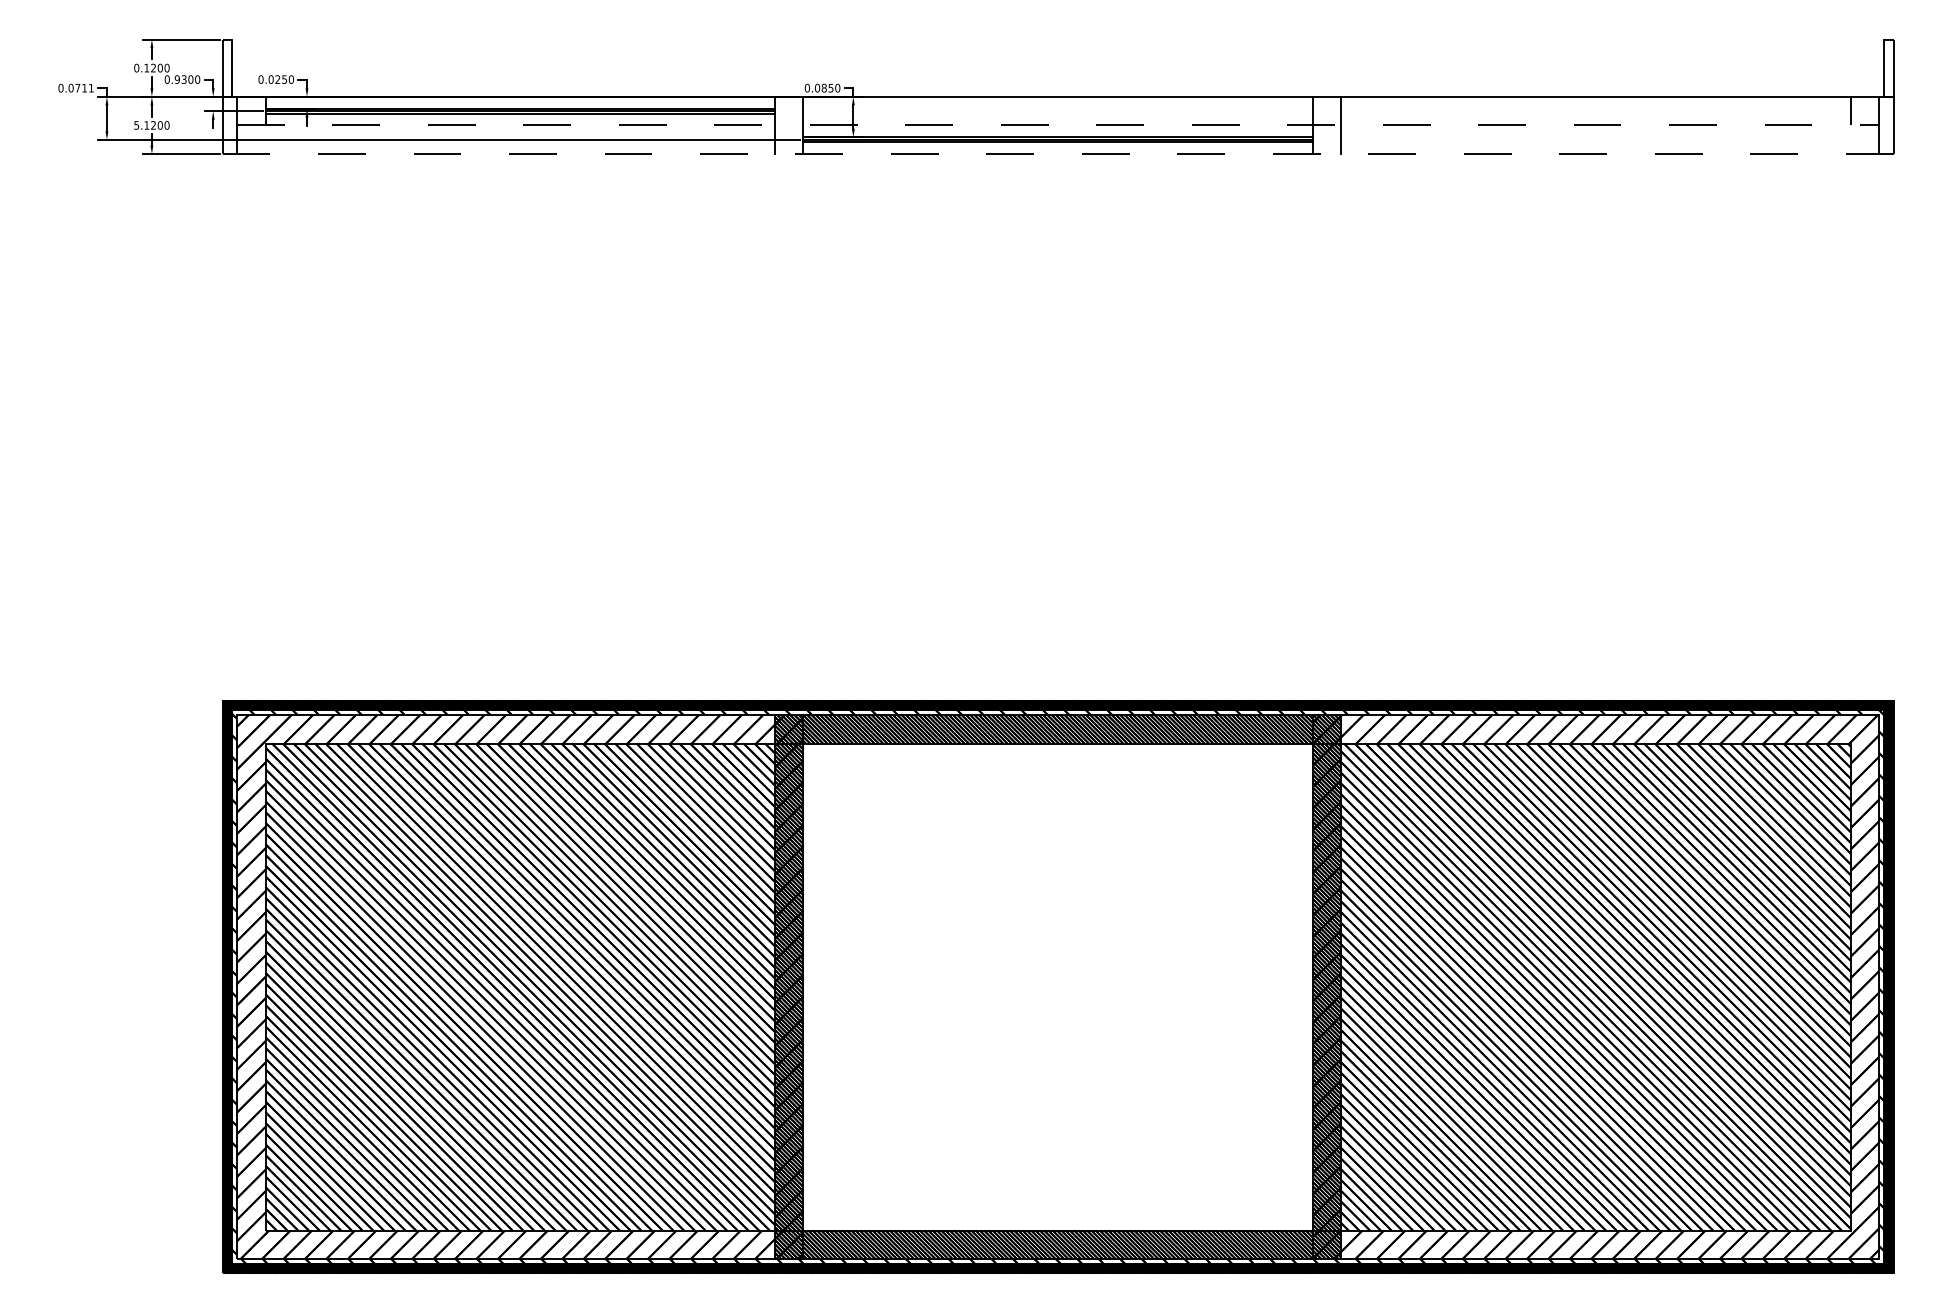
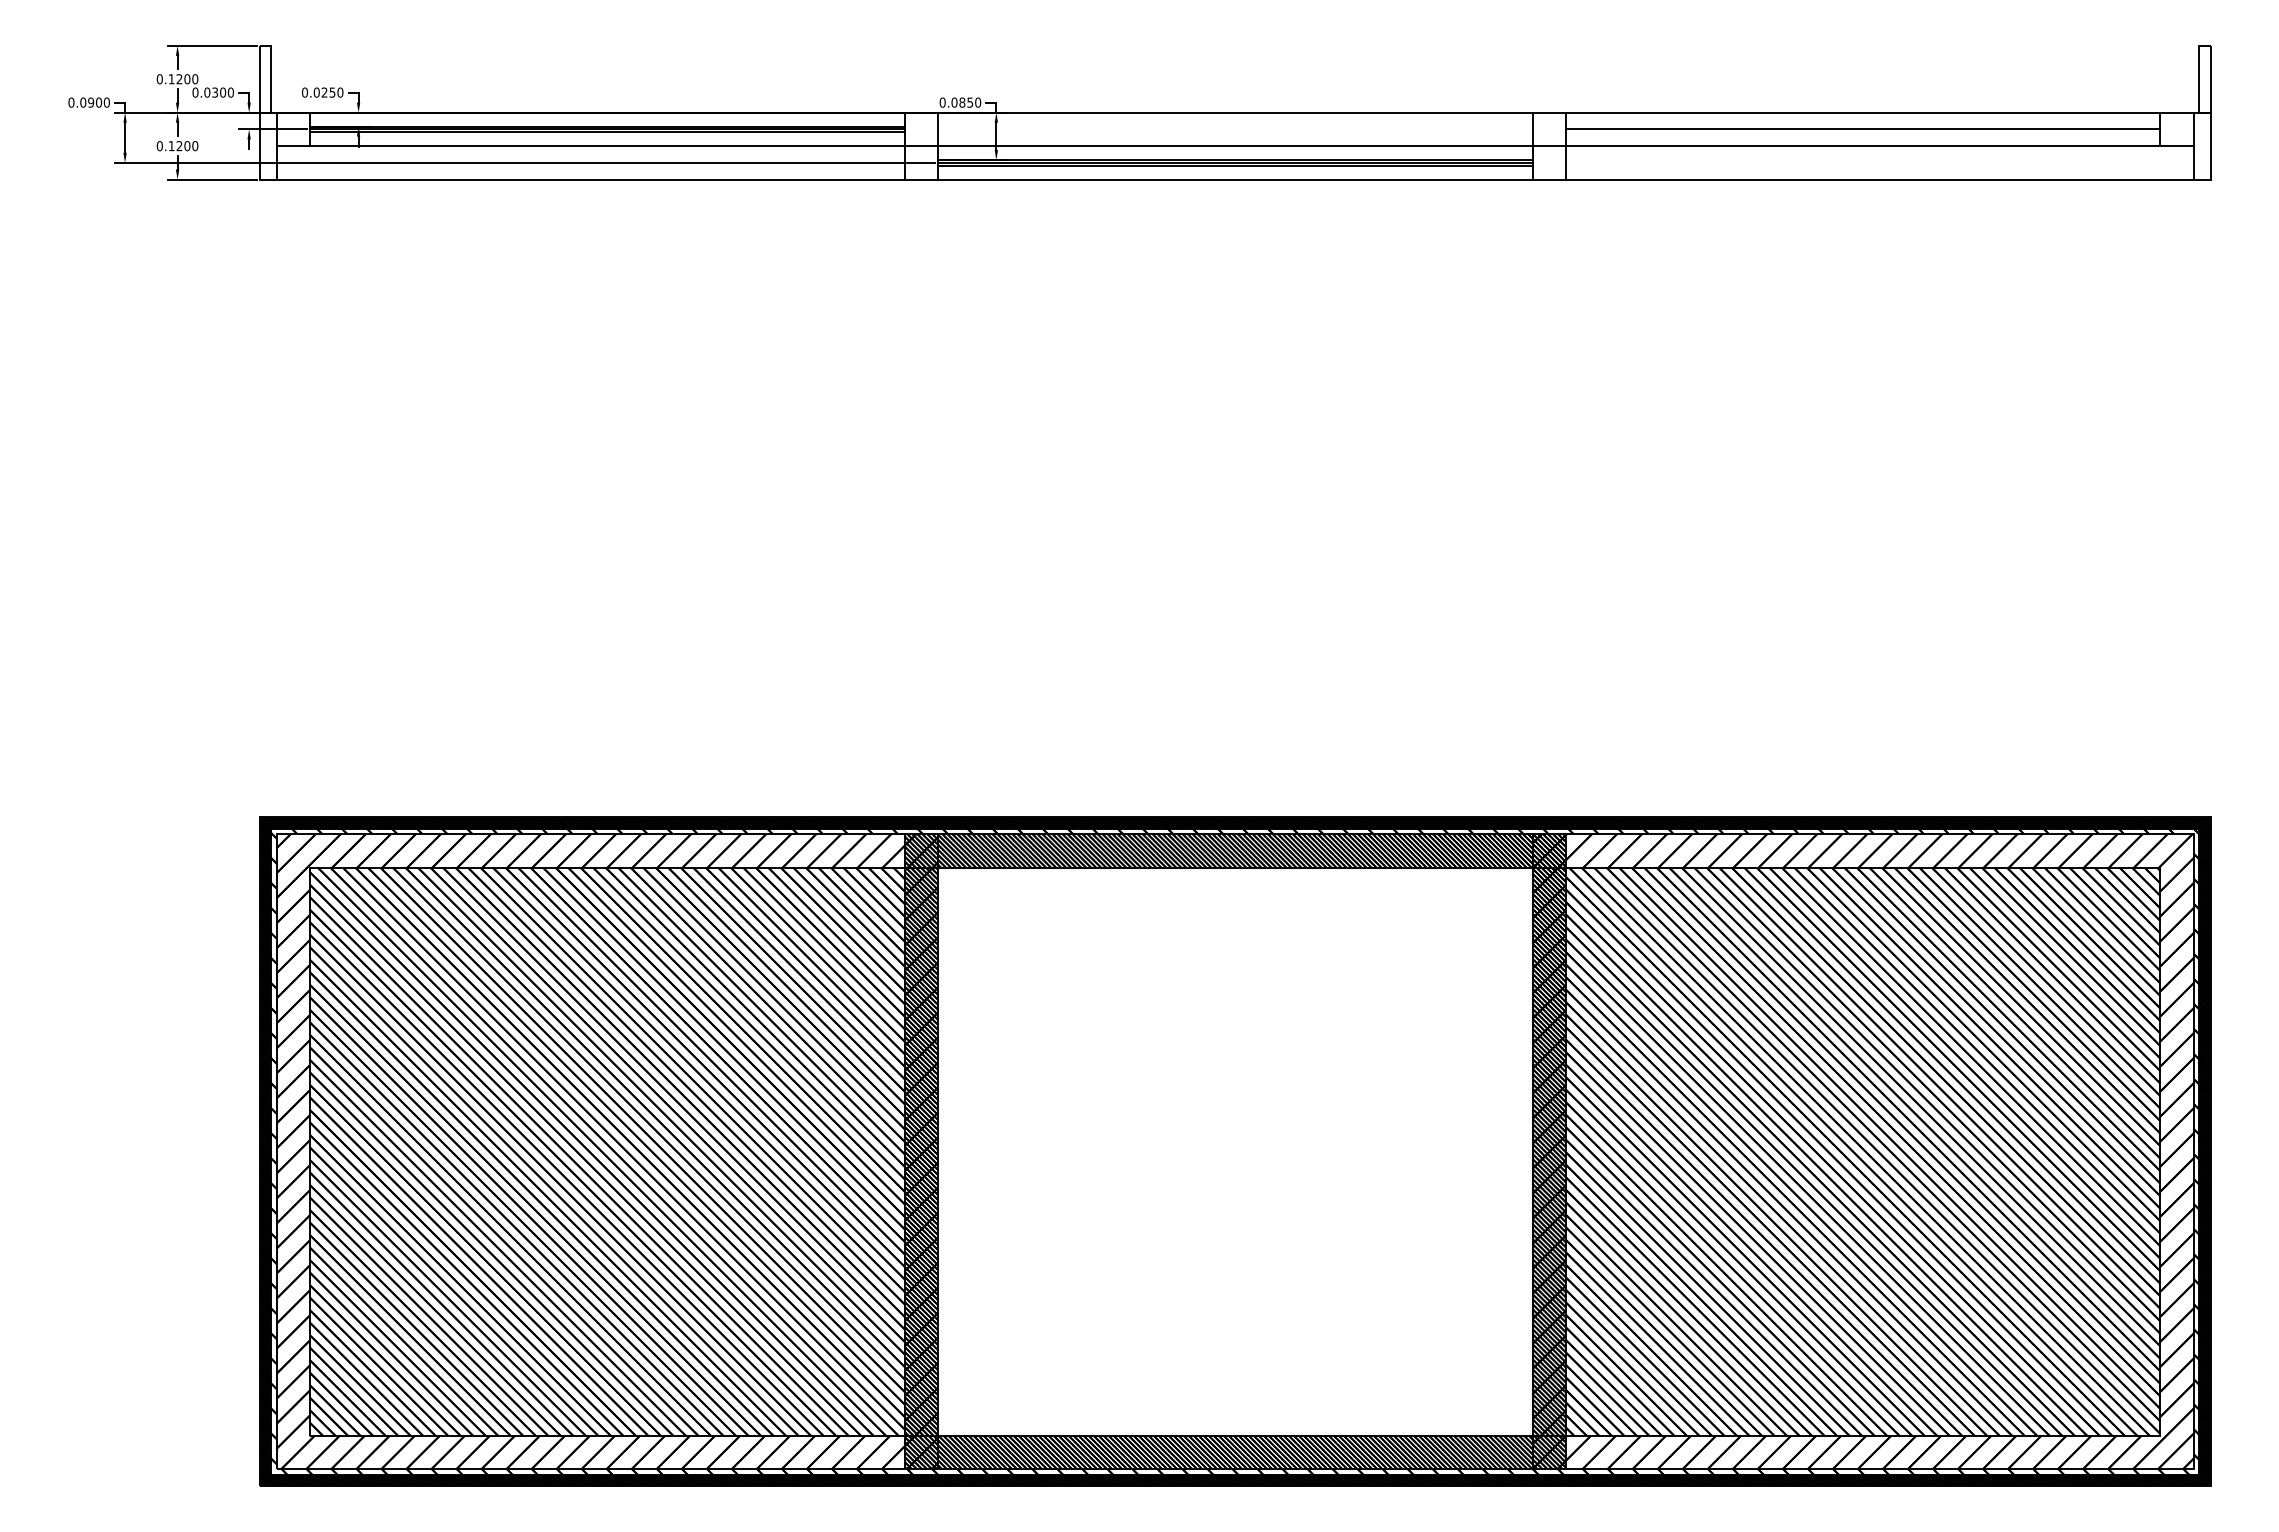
text: (177, 79) -> (207, 92), 0.9300 -> 0.0300
text: (84, 88) -> (98, 102), 0.0711 -> 0.0900
line: (1595, 111) -> (1862, 129), added
text: (136, 125) -> (159, 146), 5.1200 -> 0.1200
line: (1058, 125) -> (1235, 146), dashed -> solid
line: (1058, 154) -> (1235, 179), dashed -> solid

